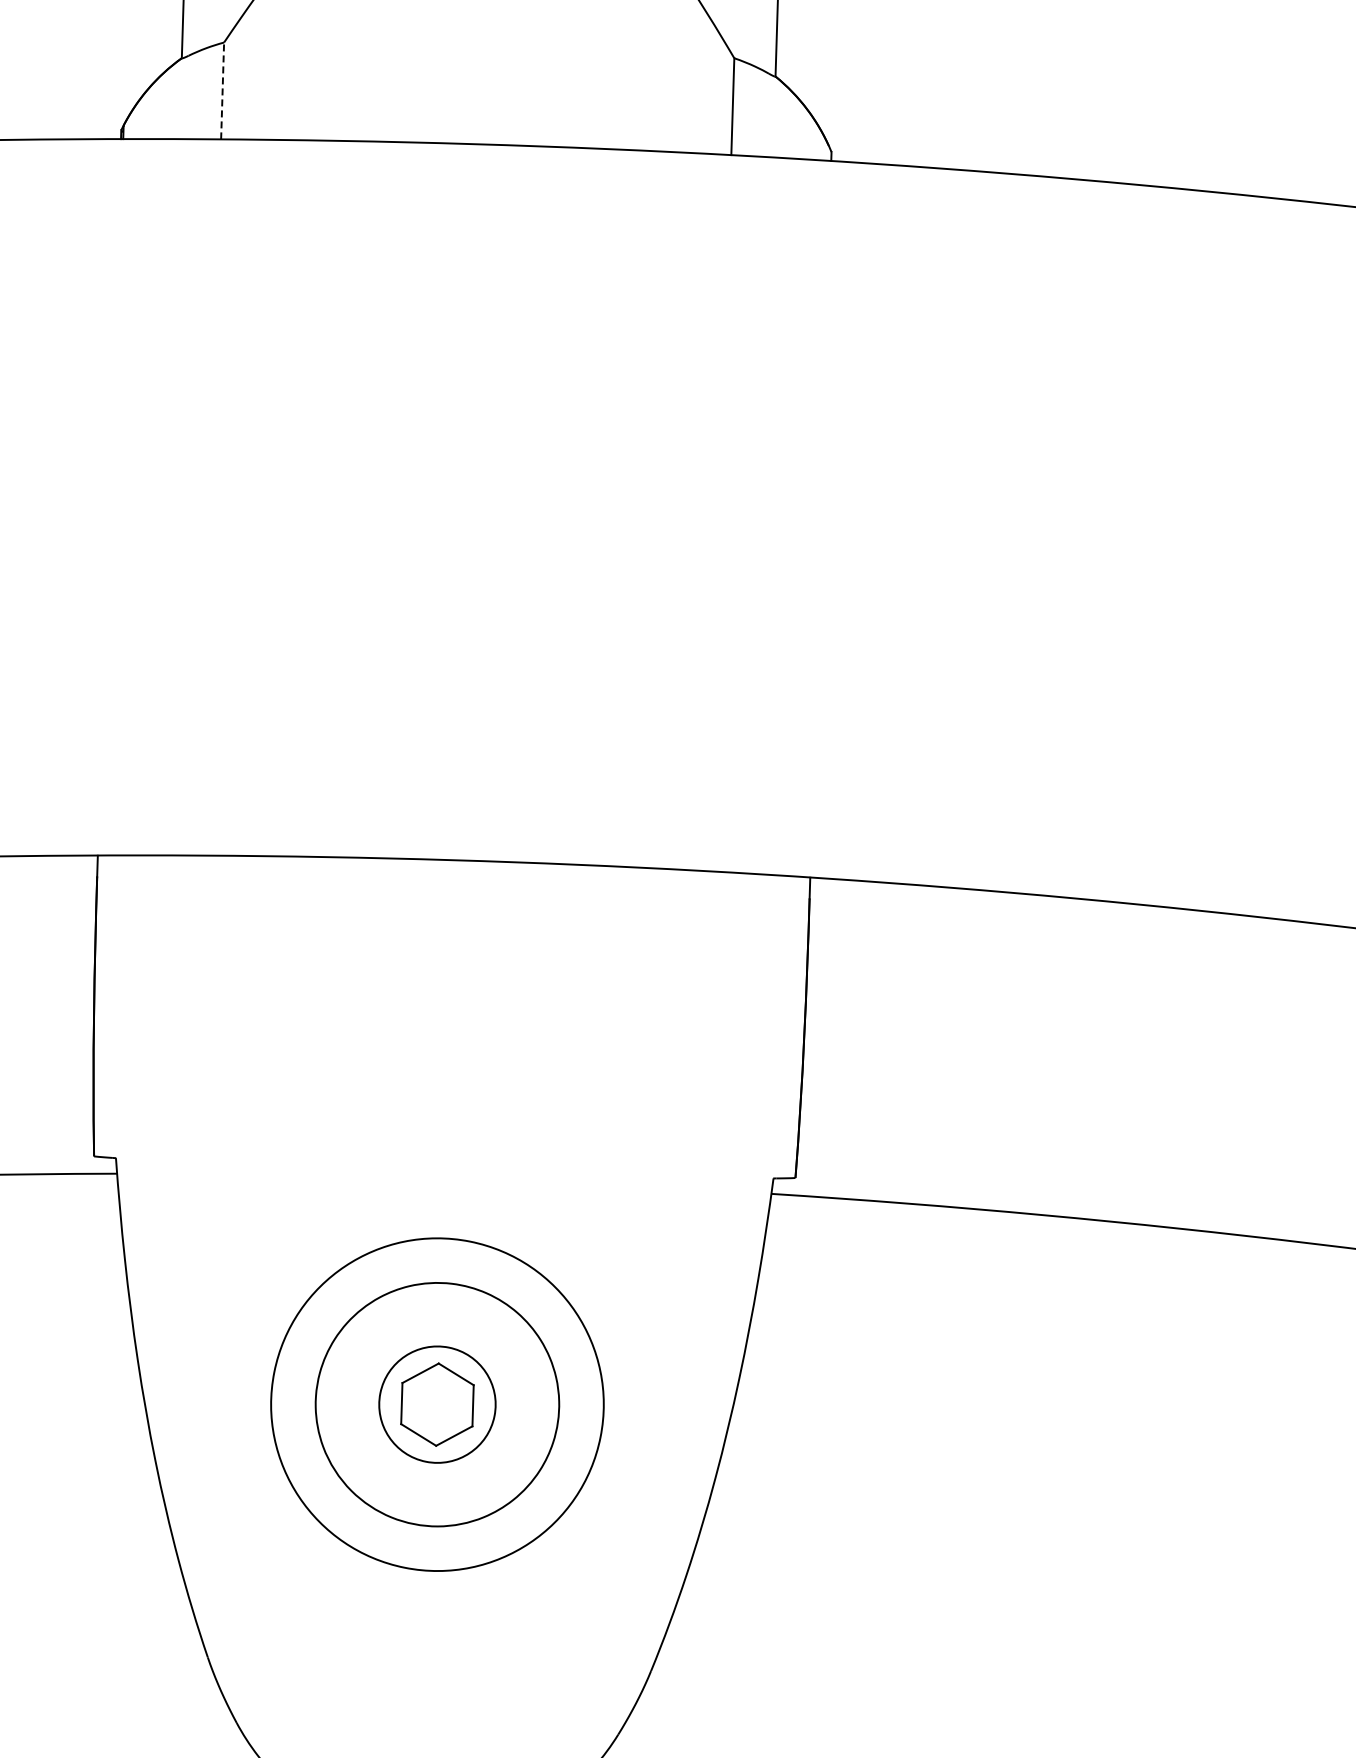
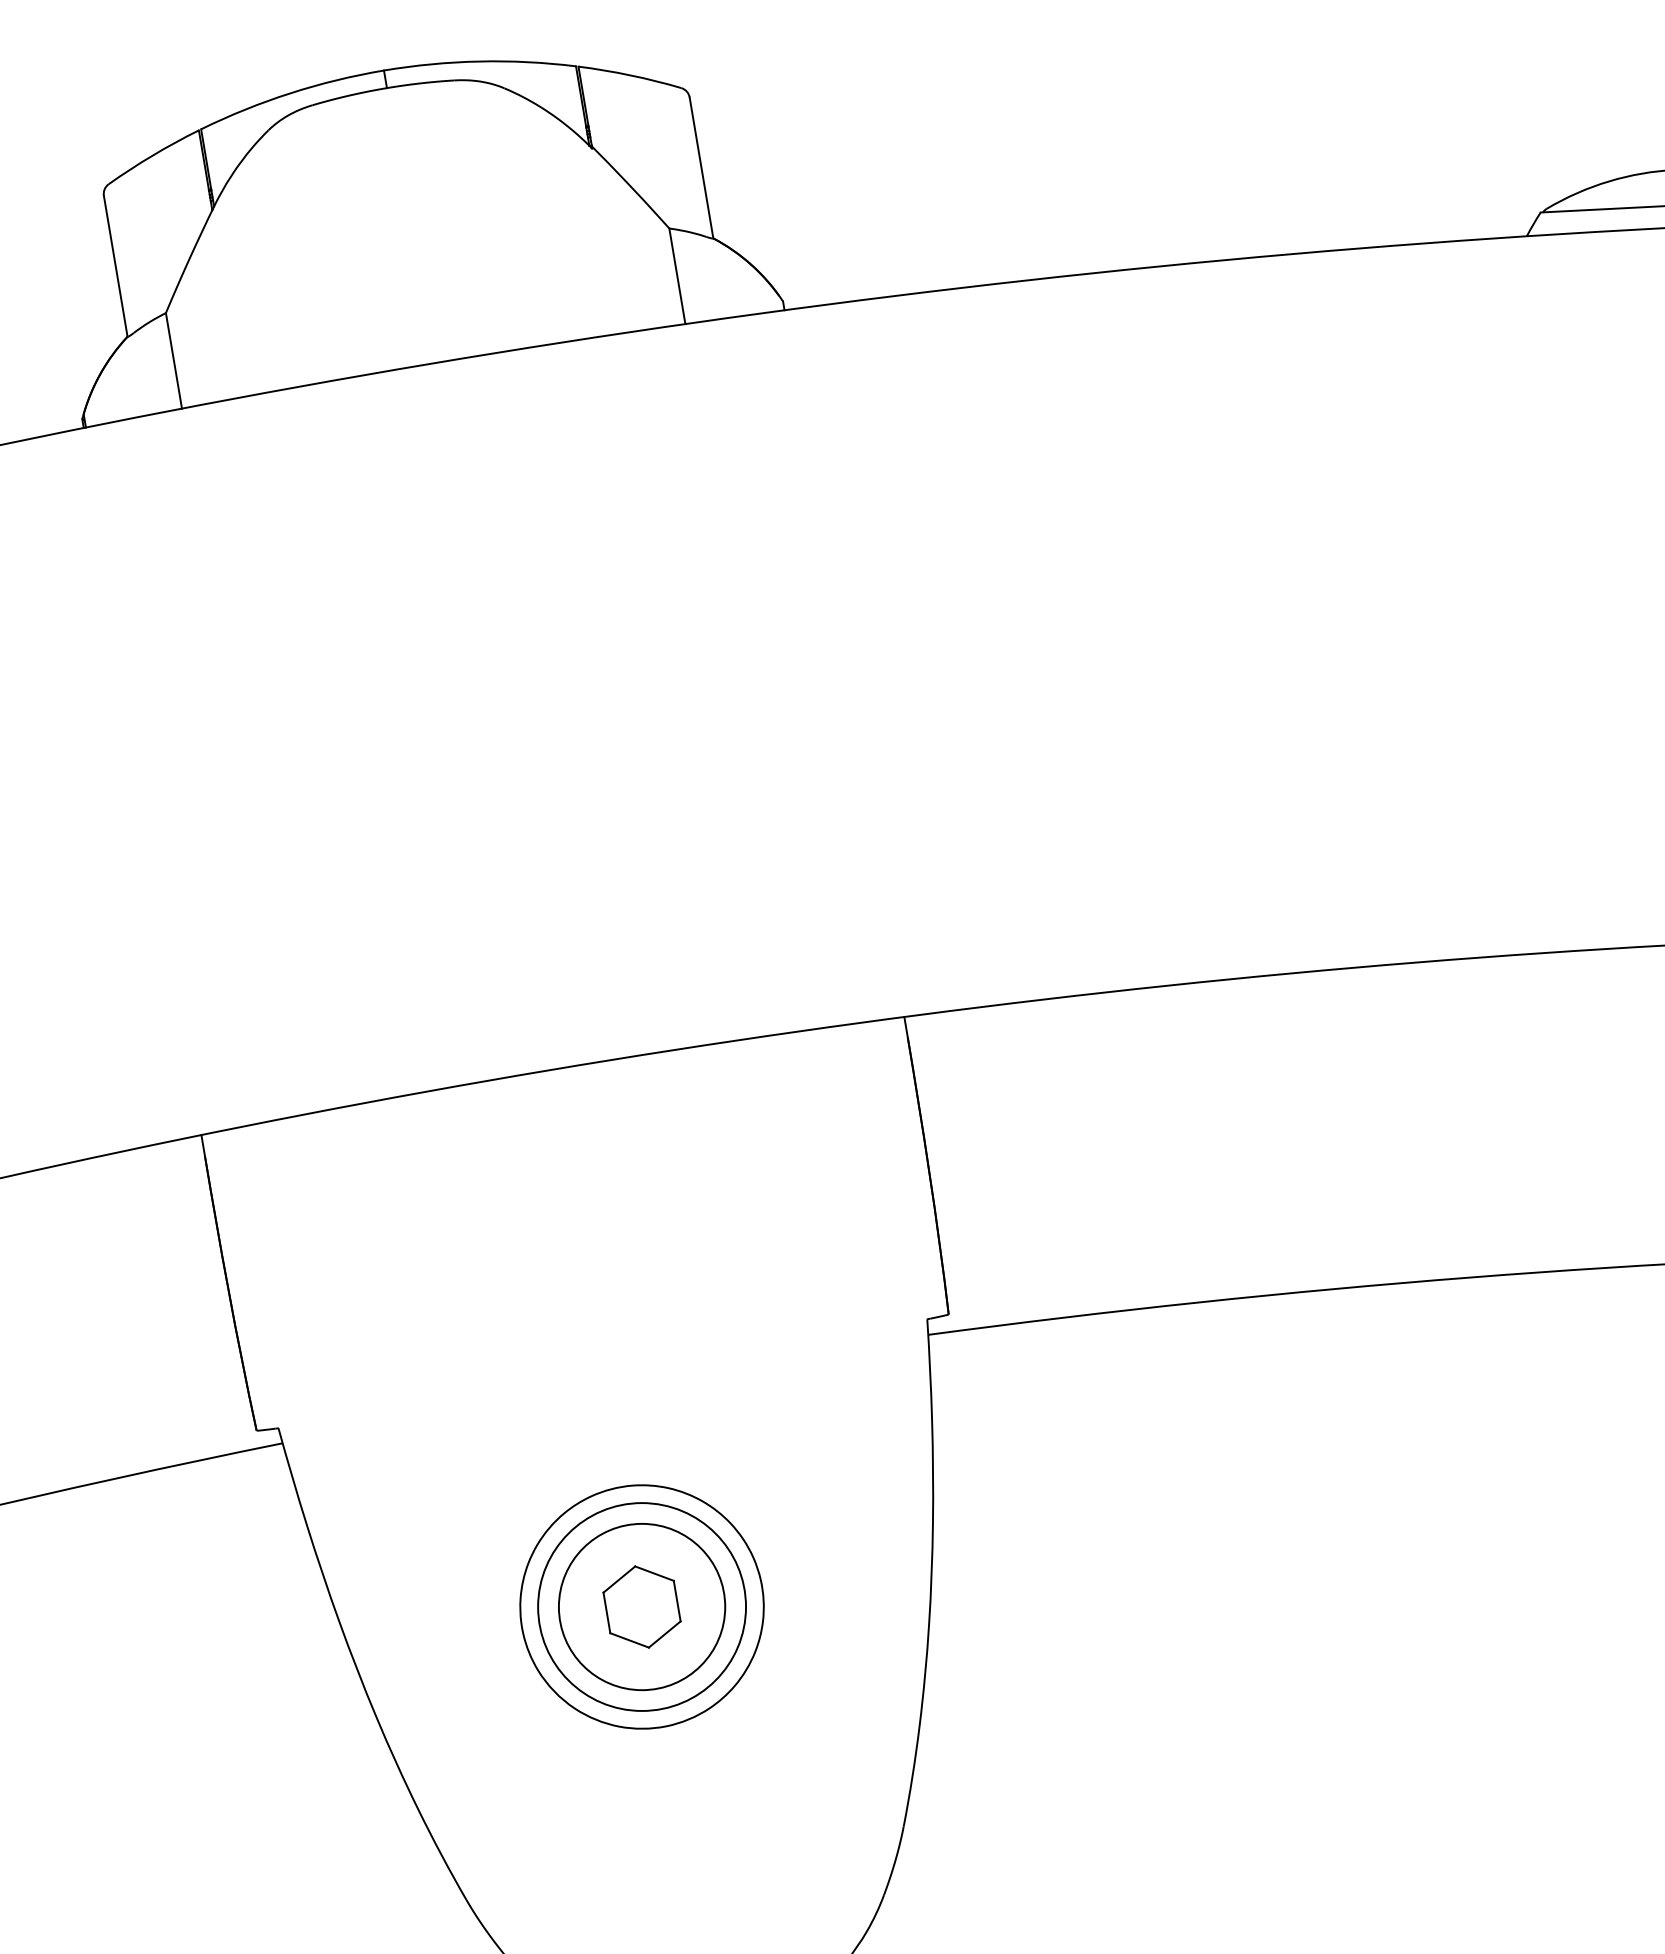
line: (222, 90) -> (173, 360), dashed -> solid
circle: (437, 1404) -> (641, 1606), size x1.43
circle: (437, 1404) -> (642, 1606), size x0.62

